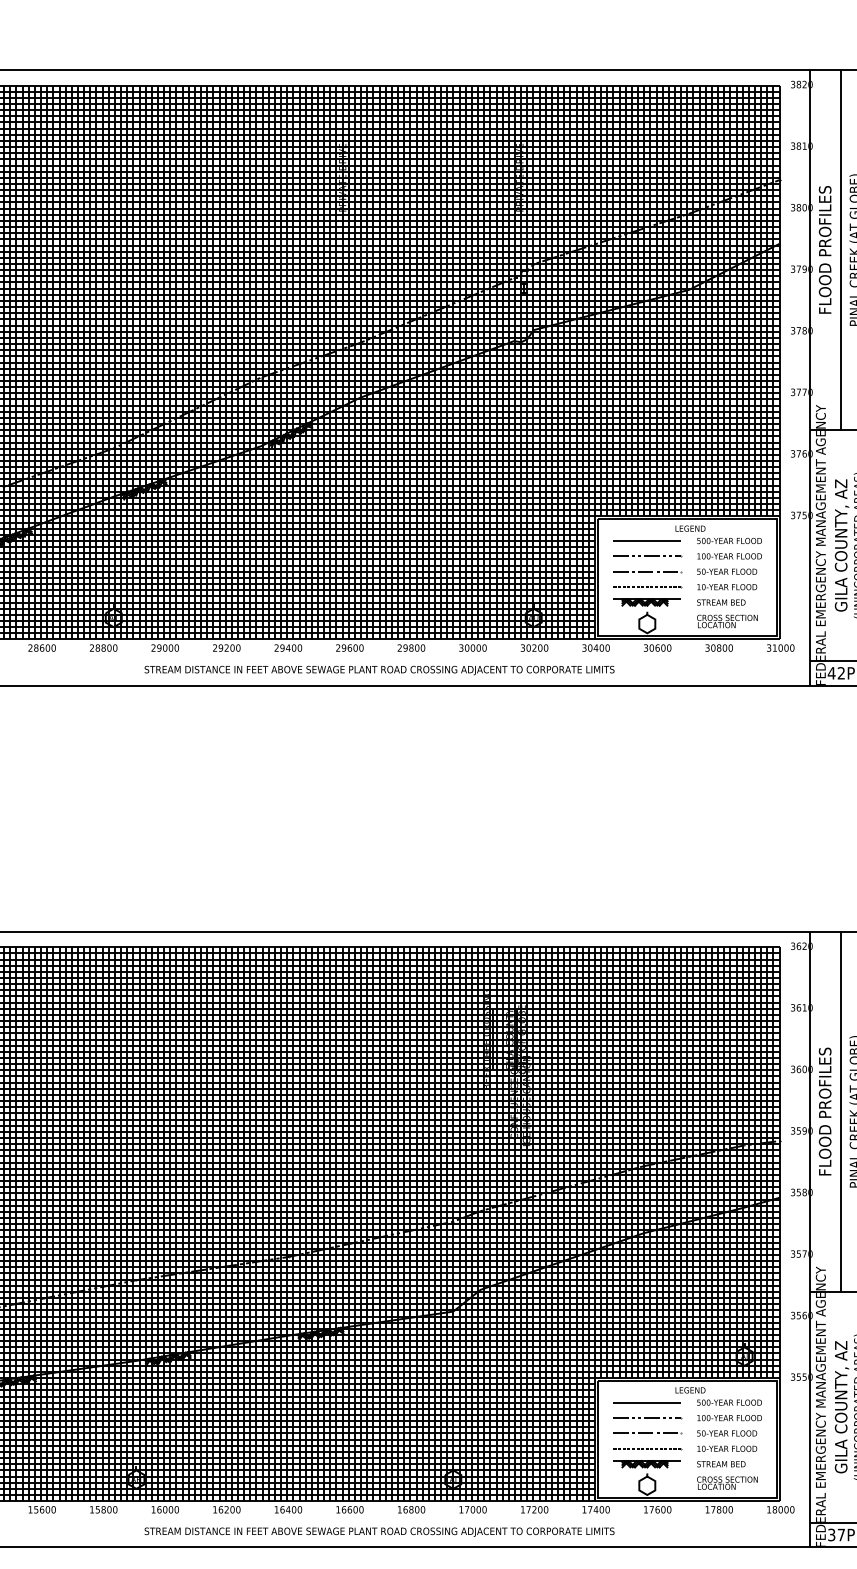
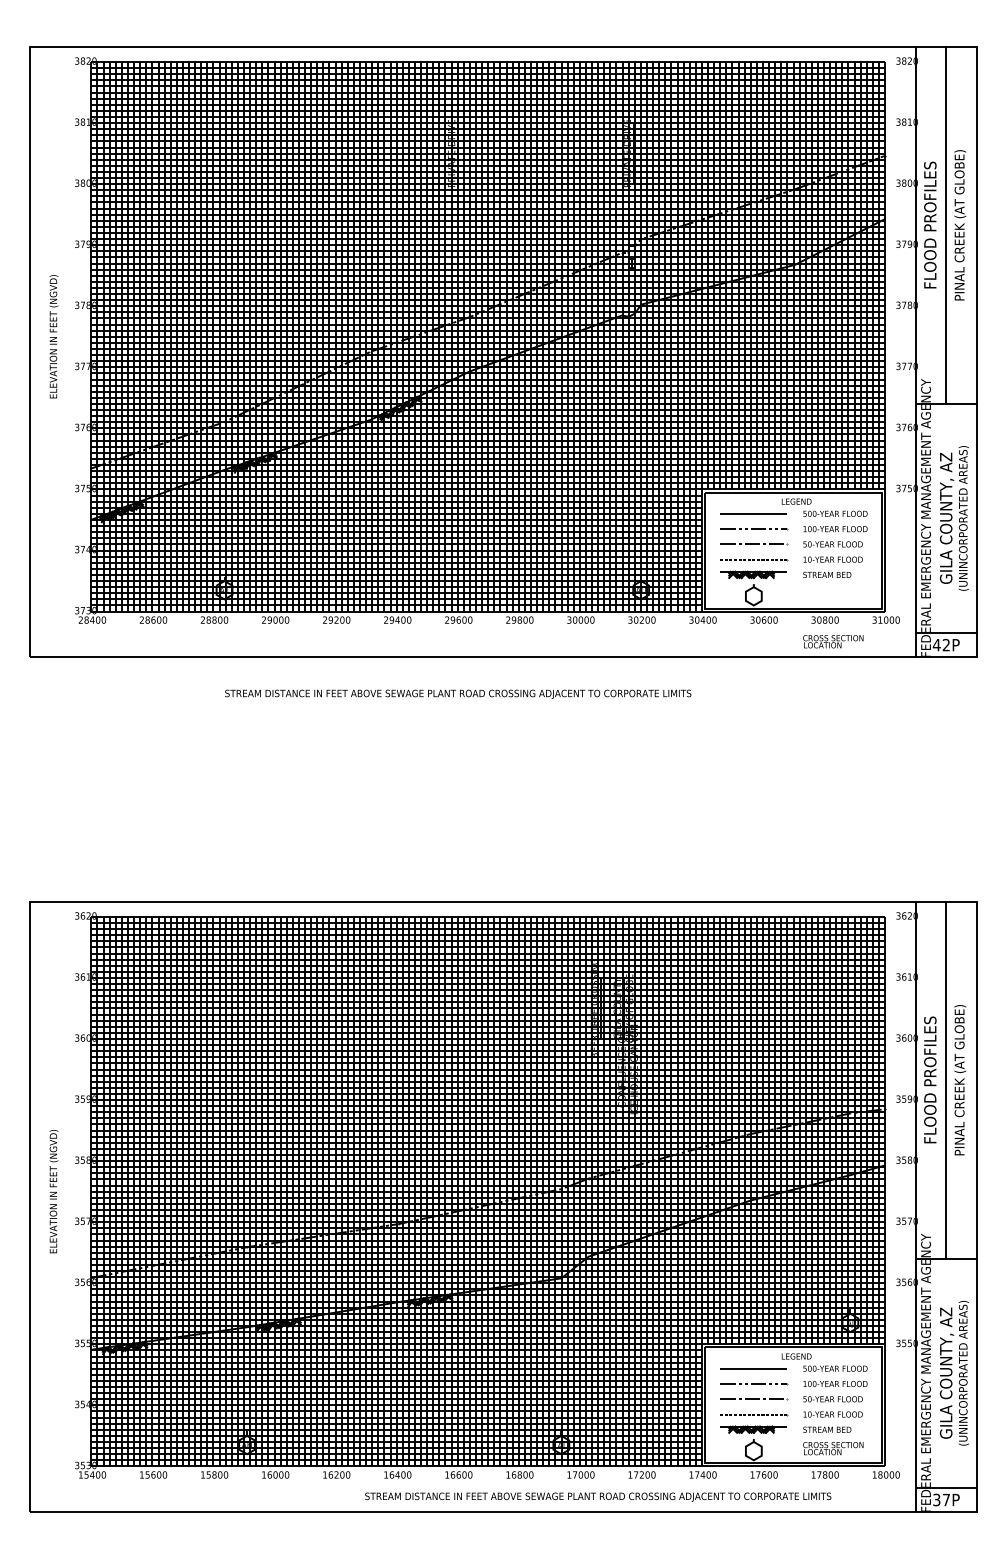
text: (727, 621) -> (833, 641), moved
text: (379, 669) -> (458, 693), moved
text: (379, 1531) -> (598, 1496), moved

